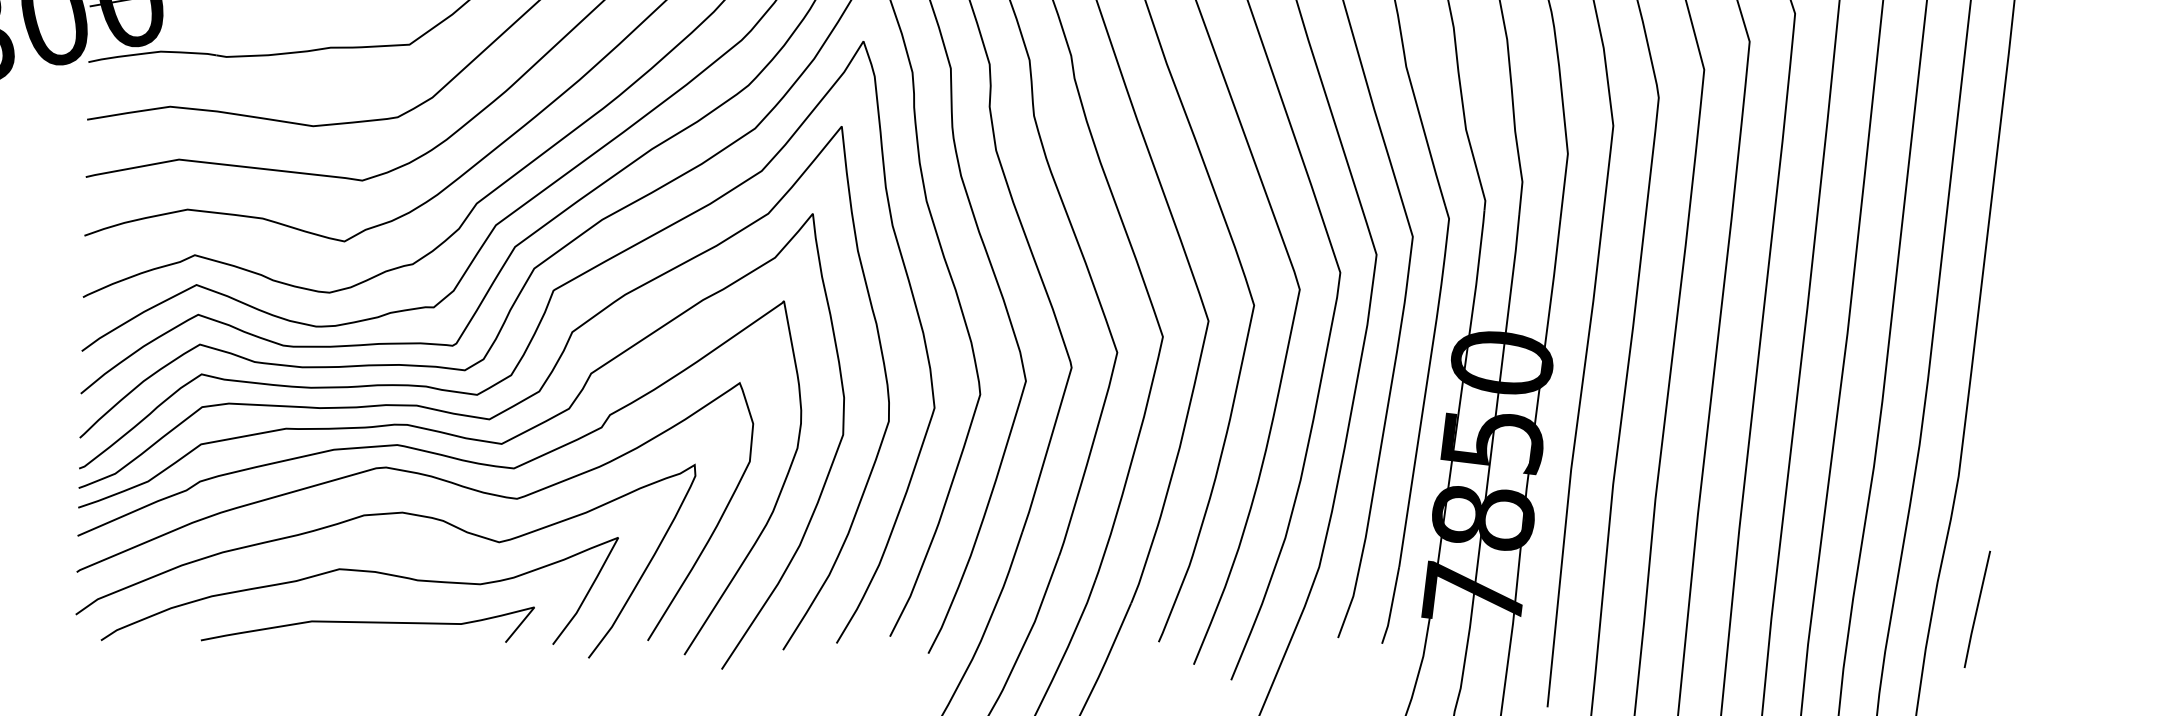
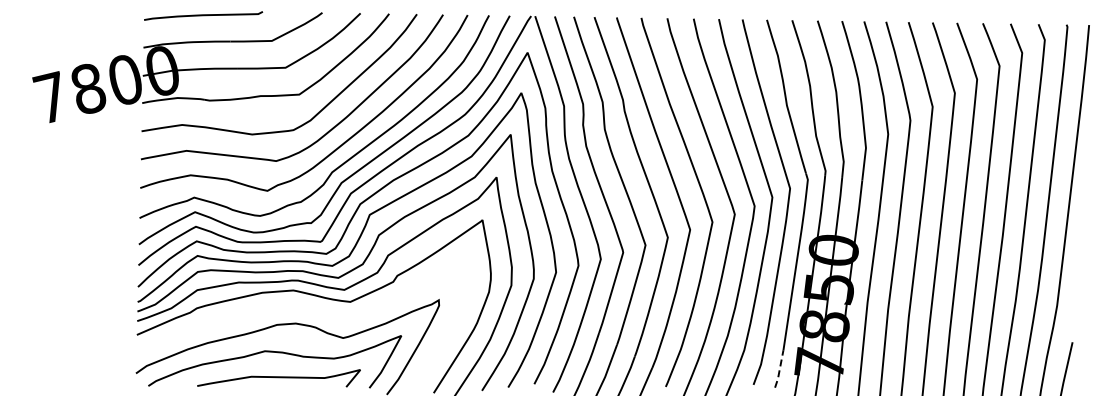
curve: (426, 477) -> (307, 306), removed
line: (1391, 606) -> (779, 369), solid -> dashed

